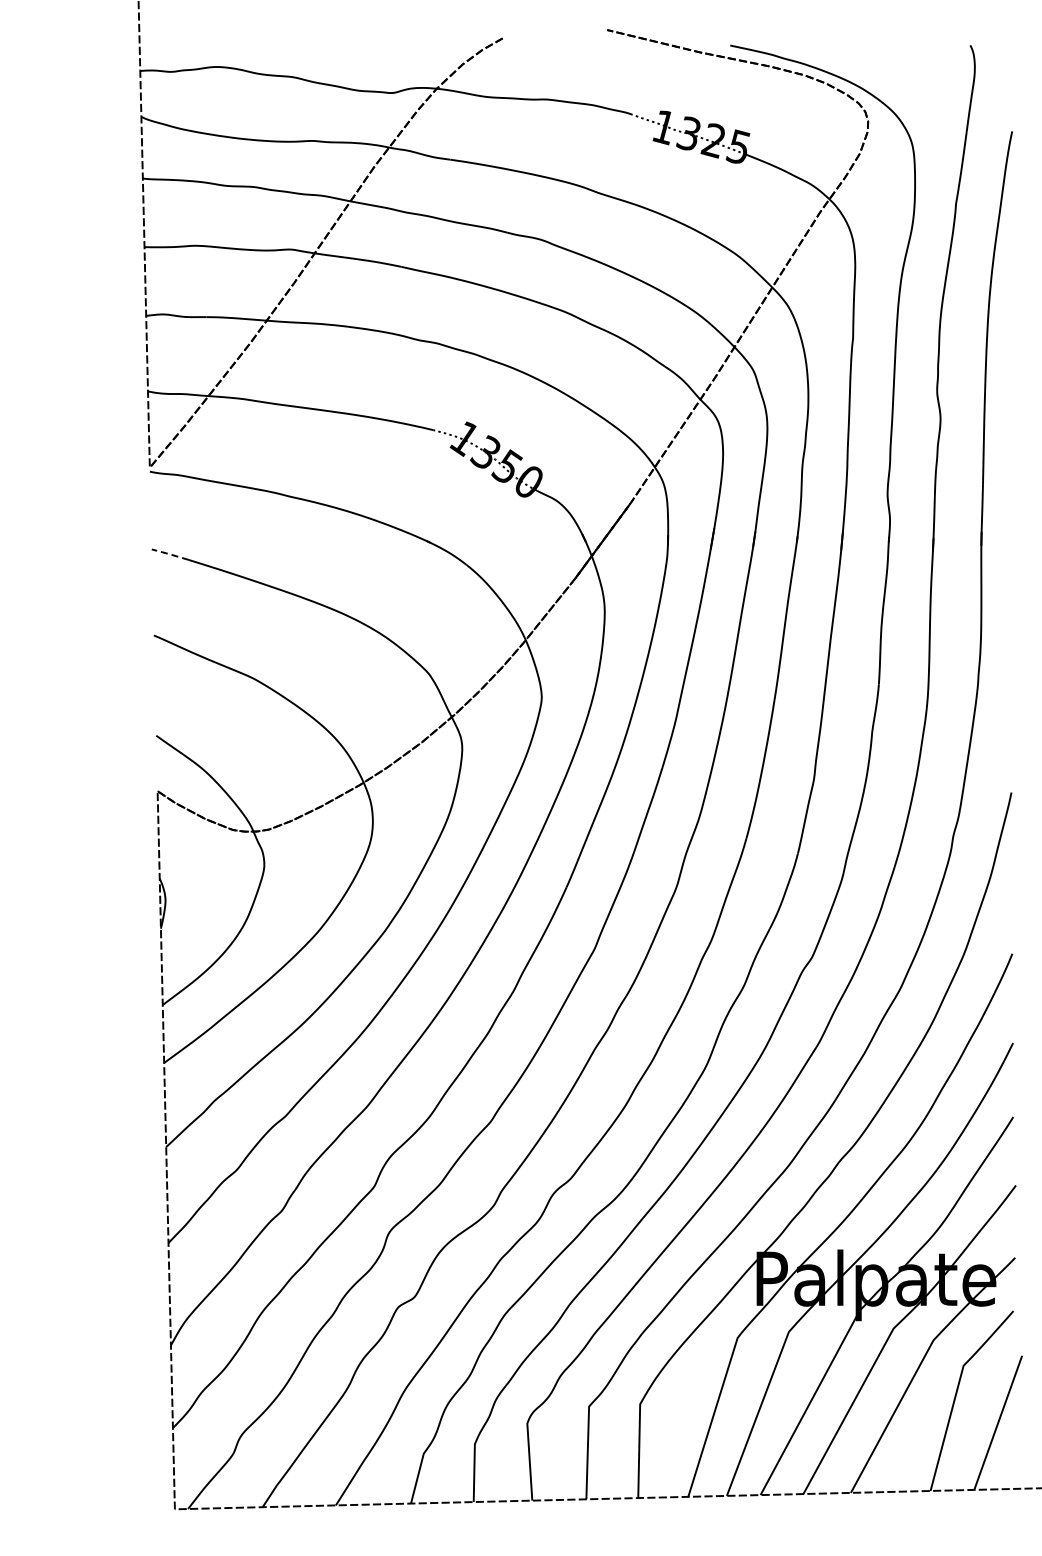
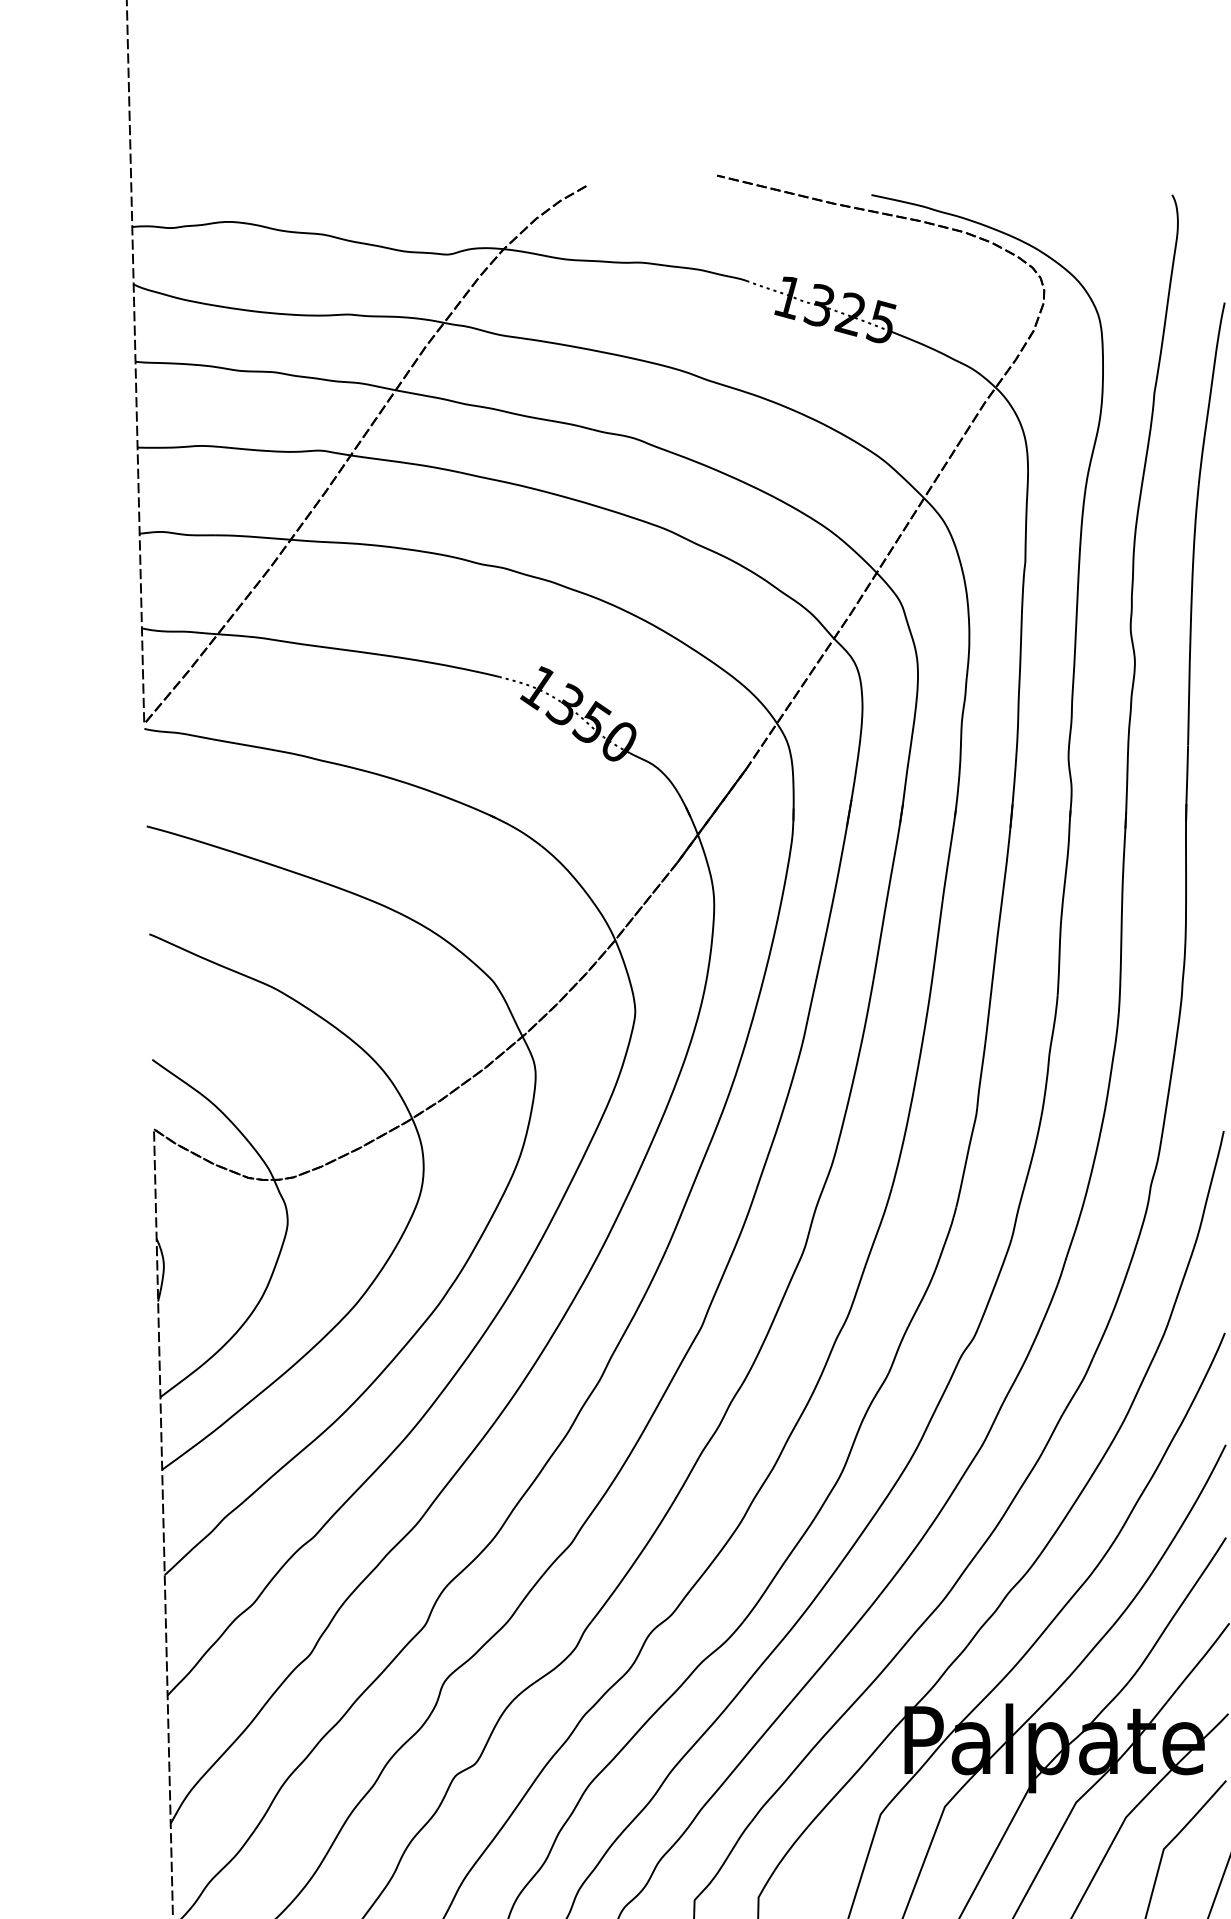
line: (170, 554) -> (170, 832), dashed -> solid

